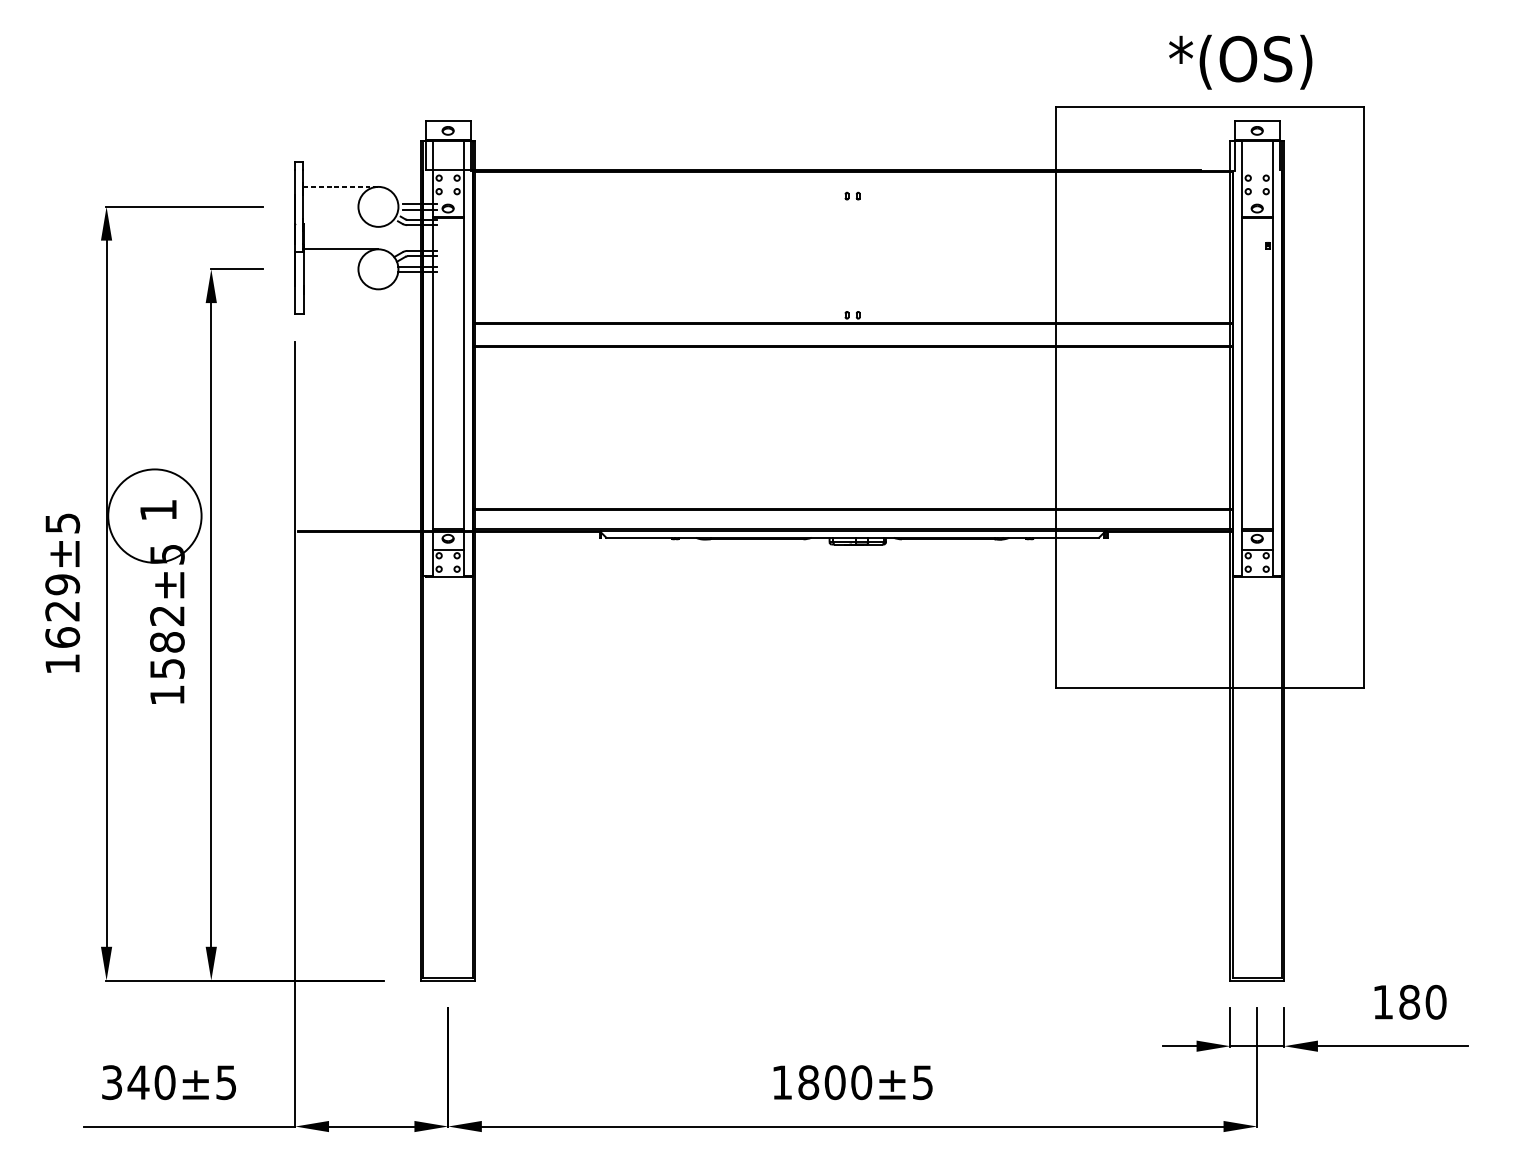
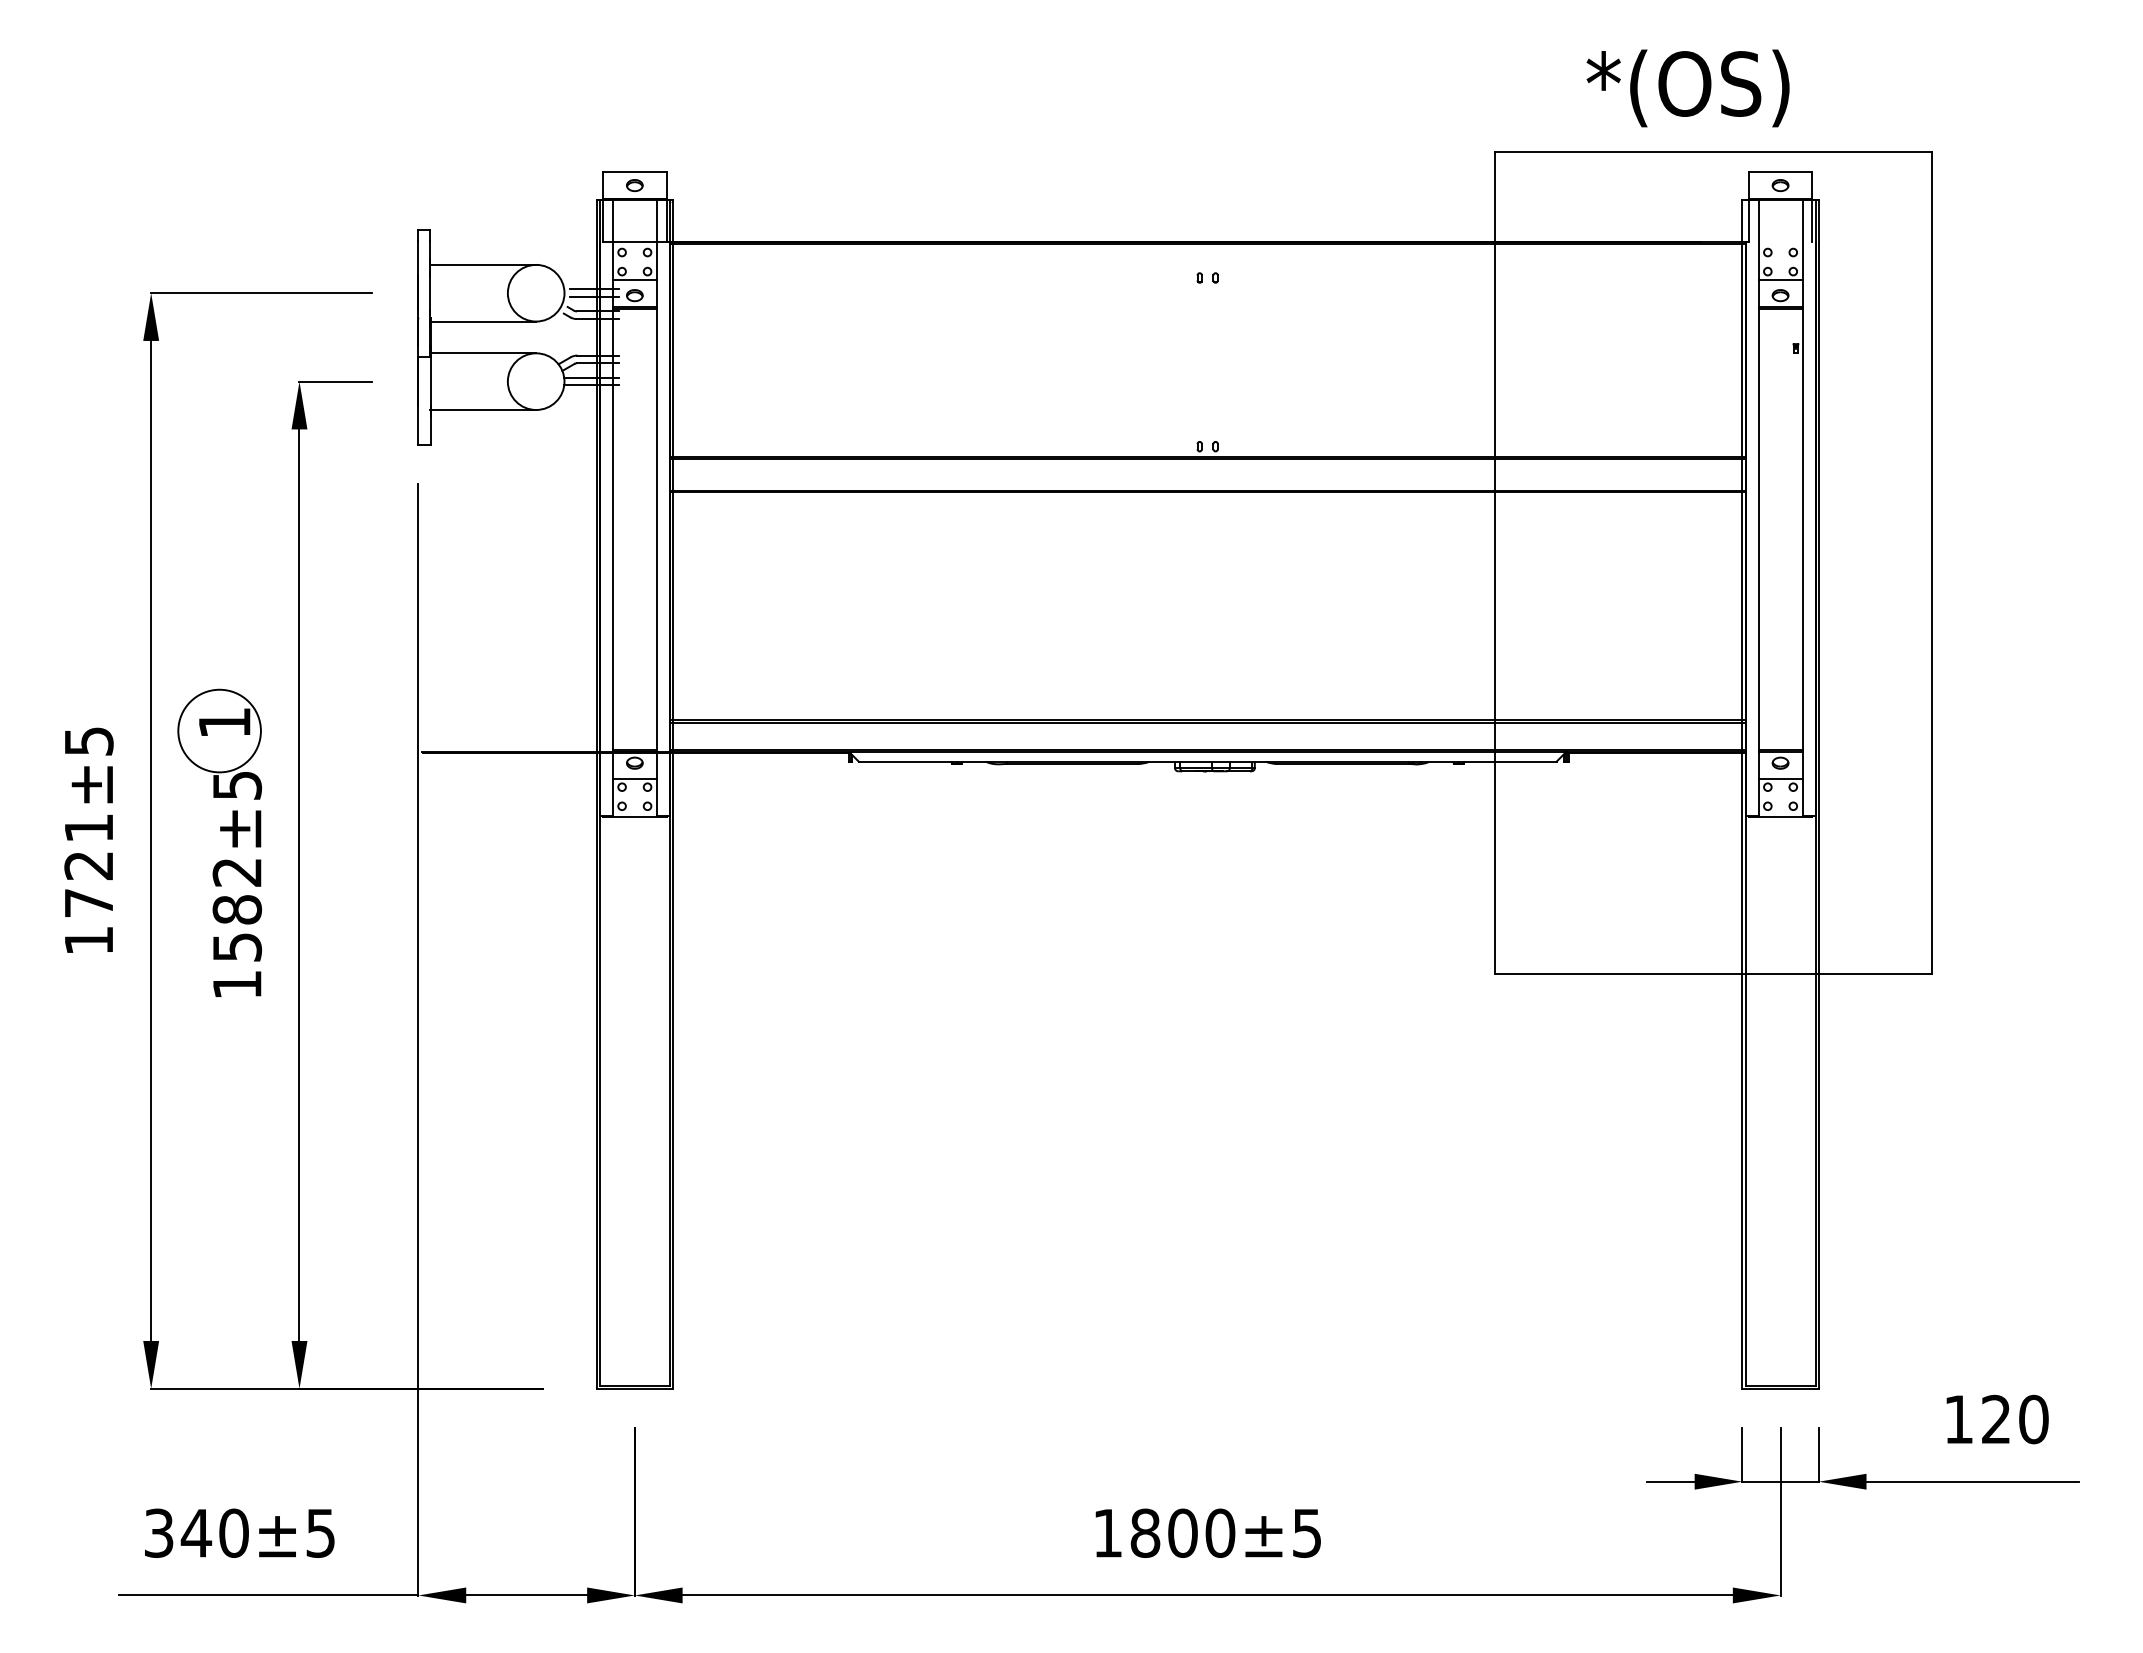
text: (1240, 62) -> (1687, 88), moved
line: (341, 186) -> (483, 264), dashed -> solid
line: (447, 197) -> (634, 279), added
line: (1257, 197) -> (1780, 279), added
line: (340, 226) -> (482, 321), added
line: (340, 289) -> (482, 409), added
circle: (154, 515) -> (219, 730), size x0.62
text: (62, 611) -> (88, 865), 1629±5 -> 1721±5
text: (1409, 1002) -> (1996, 1419), 180 -> 120

